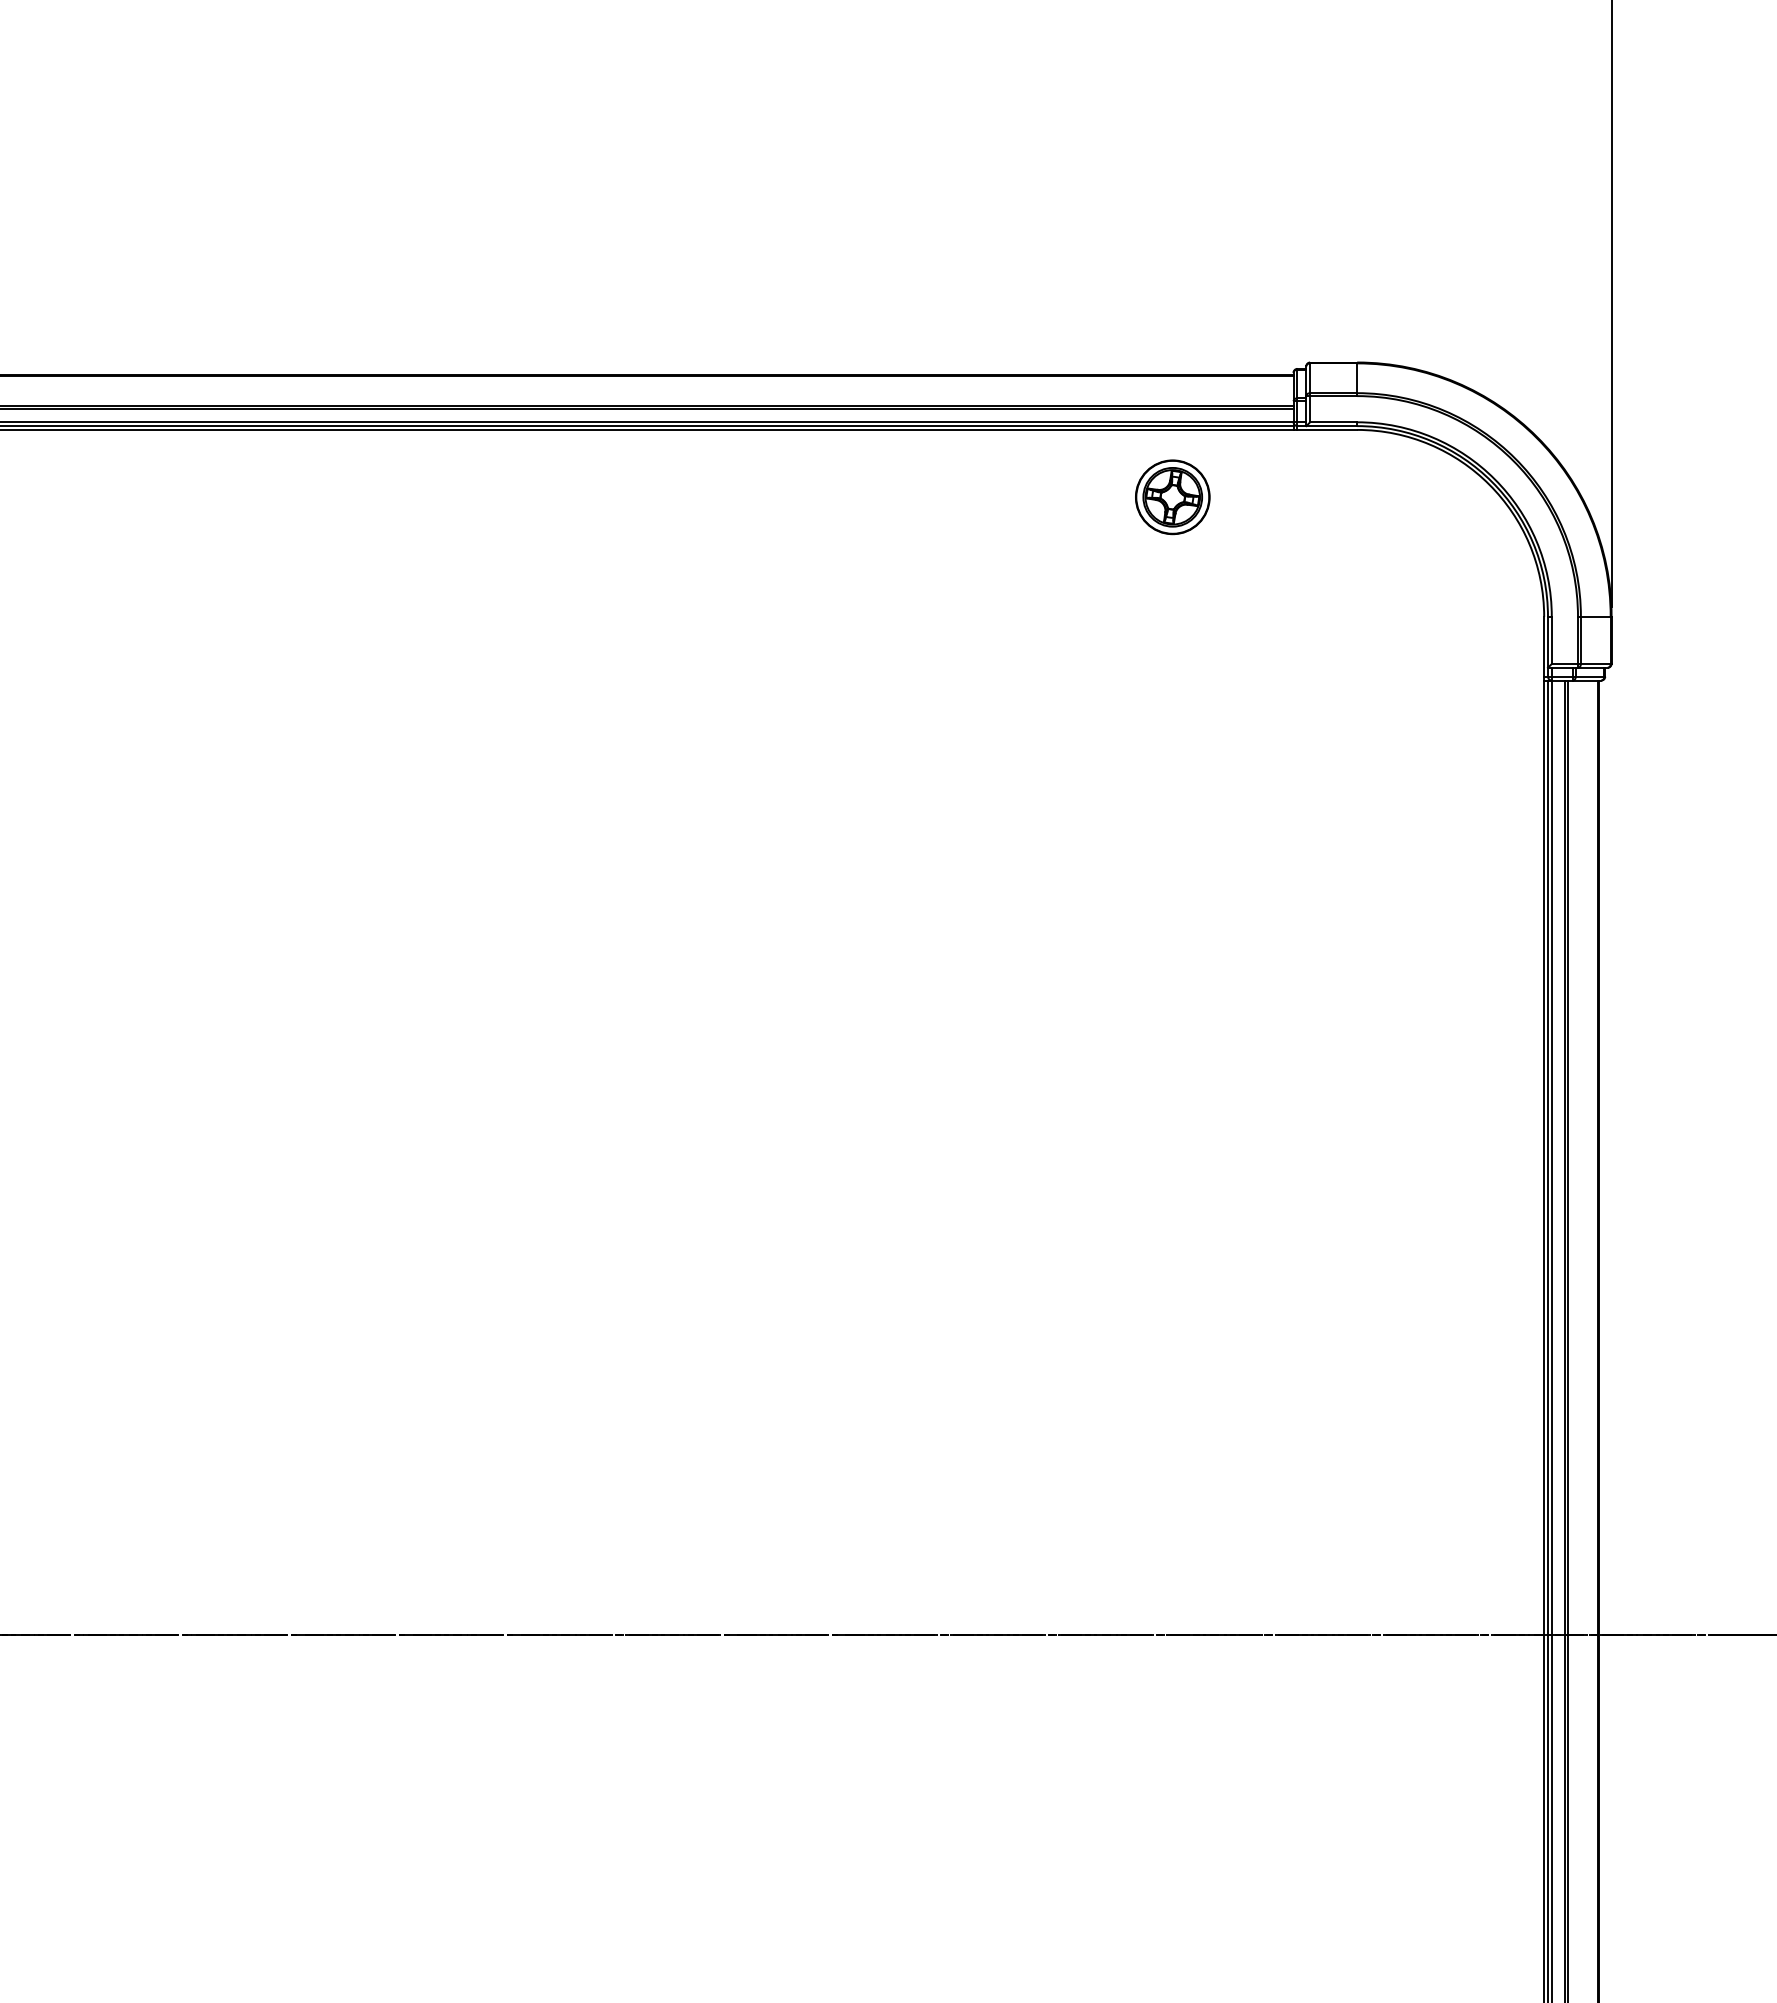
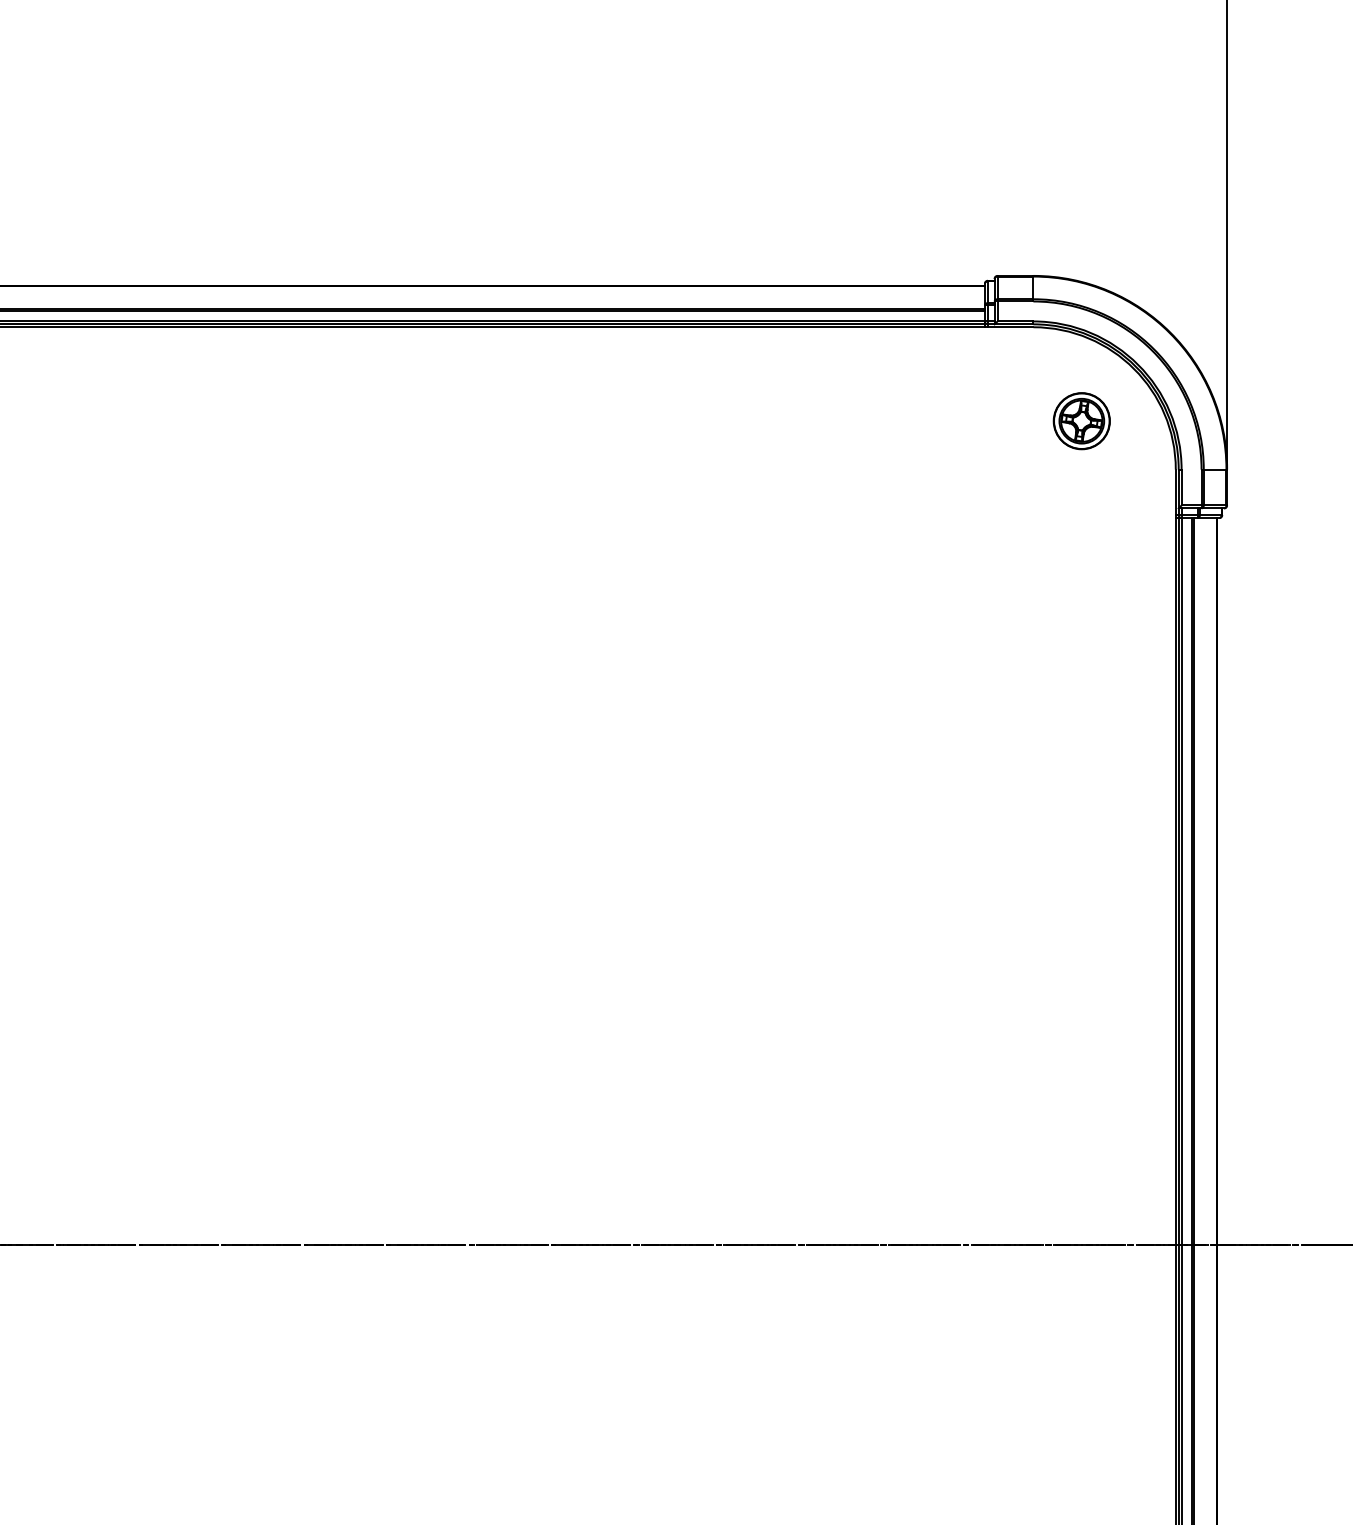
part: (1172, 497) -> (1081, 421), moved

